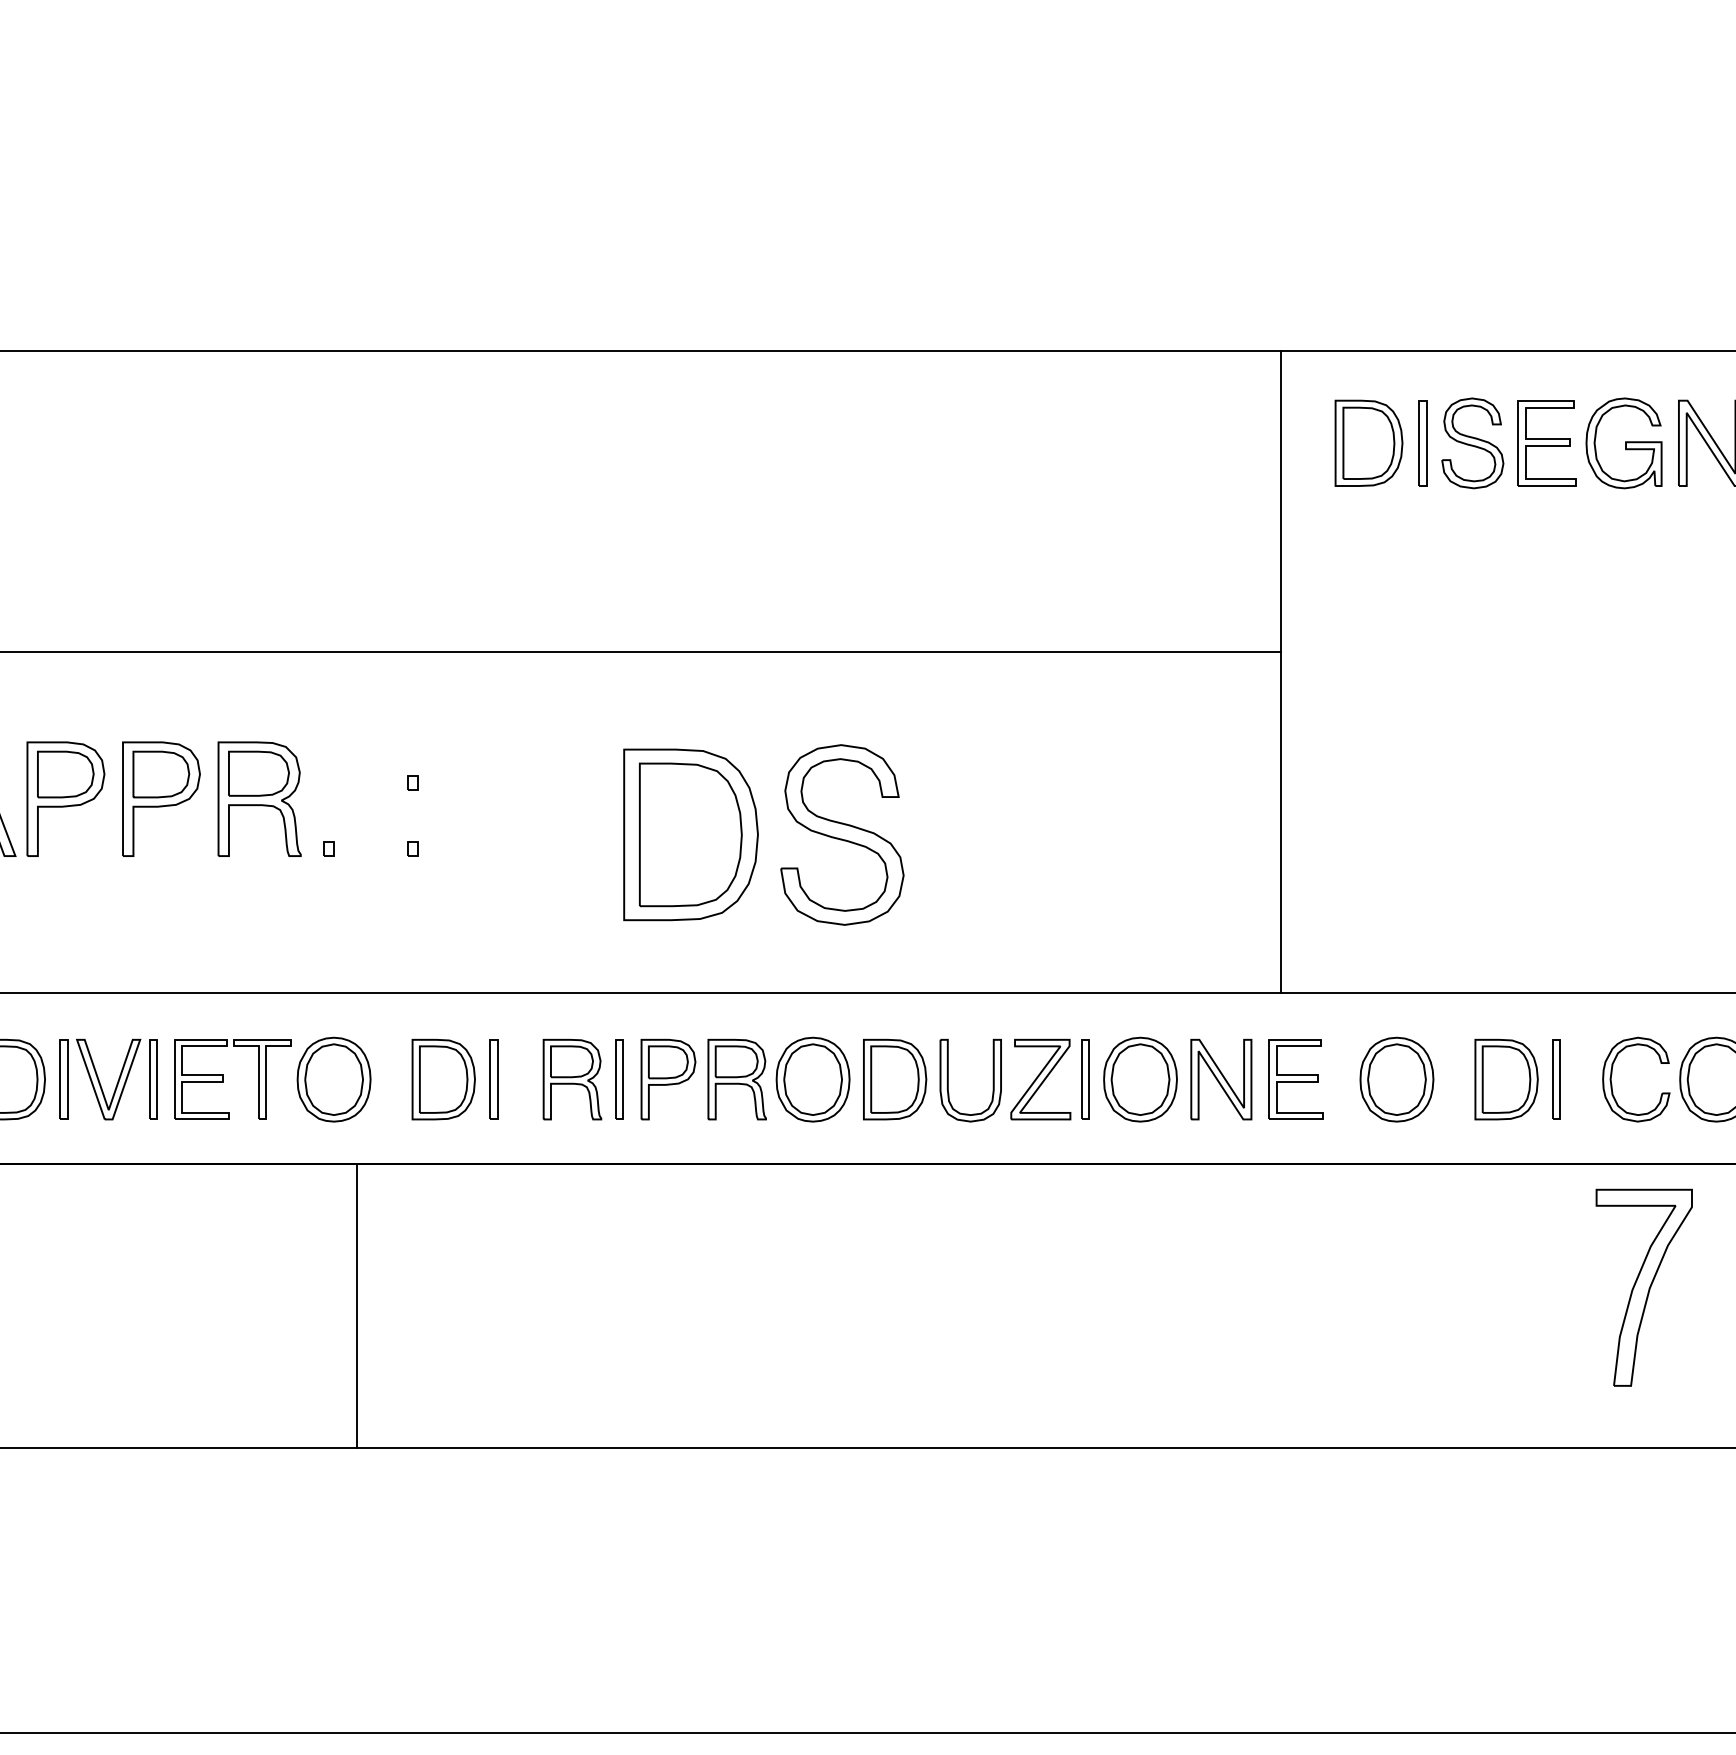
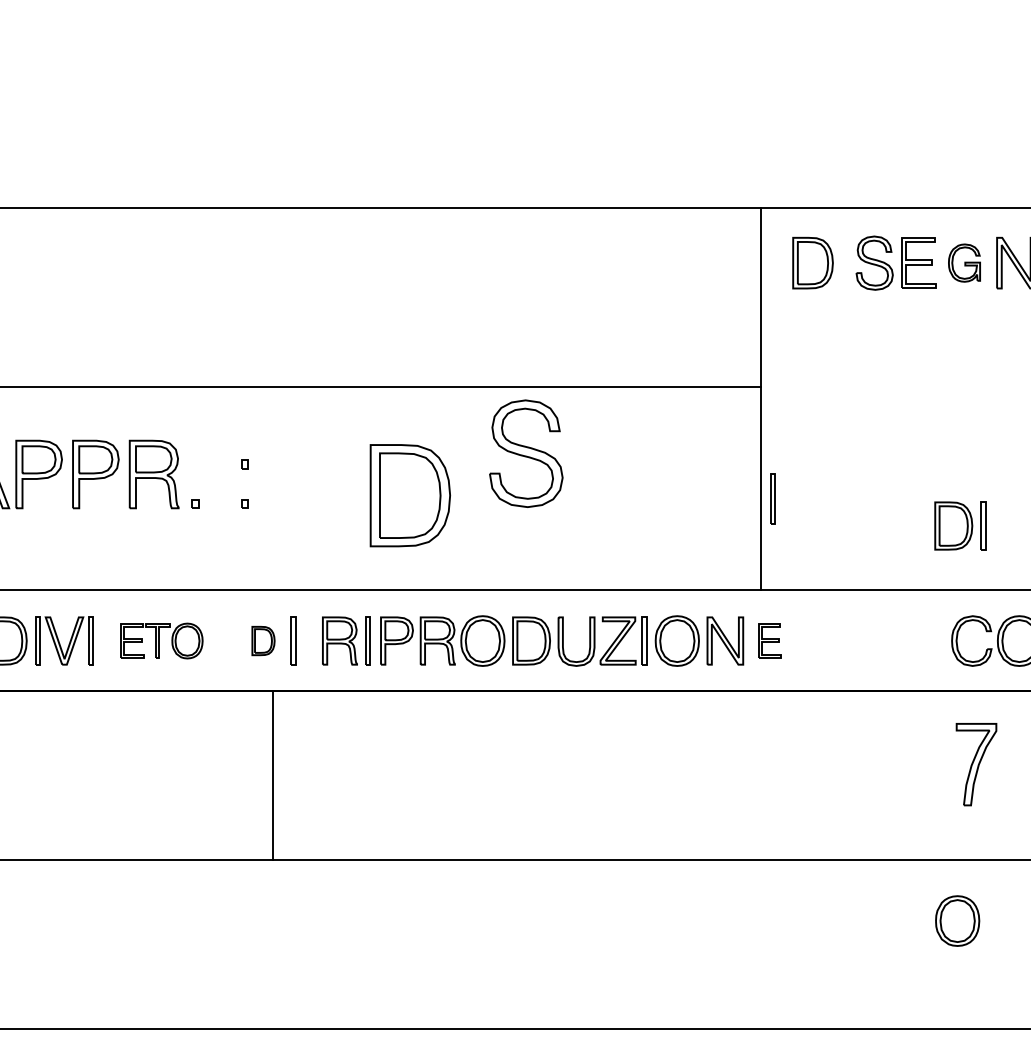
part: (1421, 442) -> (772, 498), moved
part: (1624, 442) -> (964, 262), size x0.7
part: (842, 834) -> (526, 453), moved
part: (271, 1078) -> (161, 640), size x0.7
part: (443, 1078) -> (263, 640), size x0.6
part: (1295, 1078) -> (769, 640), size x0.7
part: (1396, 1078) -> (957, 920), moved
part: (1517, 1078) -> (960, 525), moved
part: (1644, 1287) -> (976, 764), size x0.7
line: (356, 1306) -> (272, 775), moved

